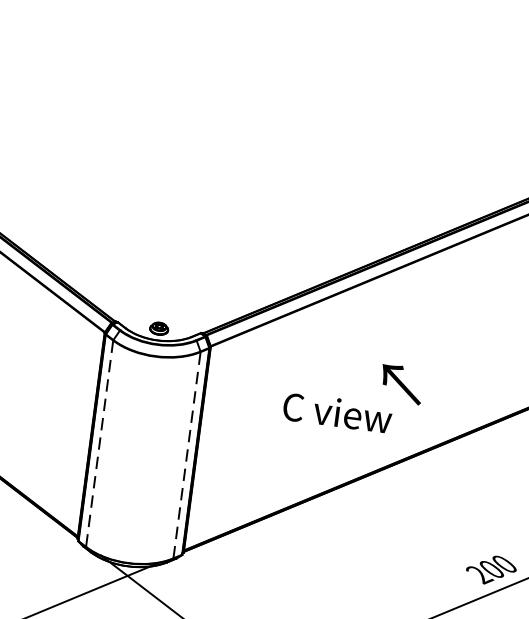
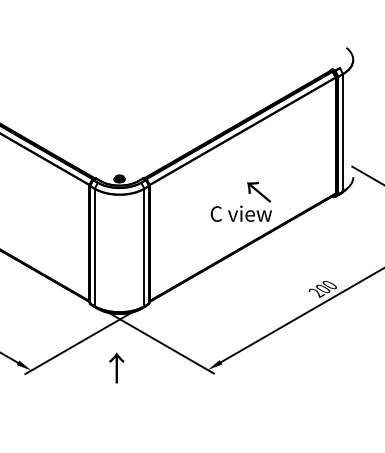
text: (336, 412) -> (240, 213), moved
line: (99, 443) -> (94, 247), dashed -> solid
line: (187, 455) -> (144, 247), dashed -> solid

